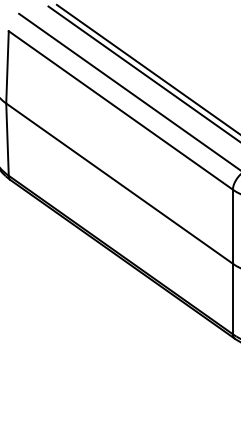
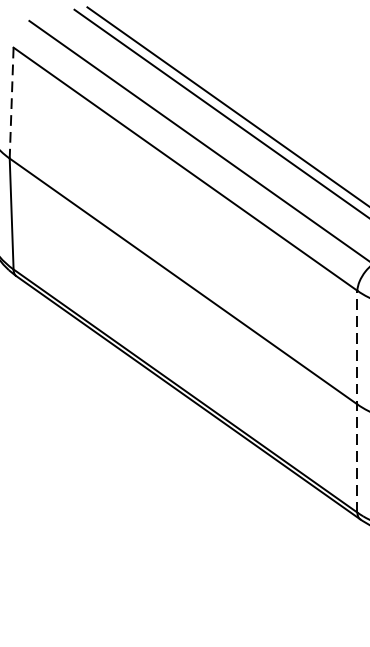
line: (7, 67) -> (11, 103), solid -> dashed
line: (232, 261) -> (356, 400), solid -> dashed

